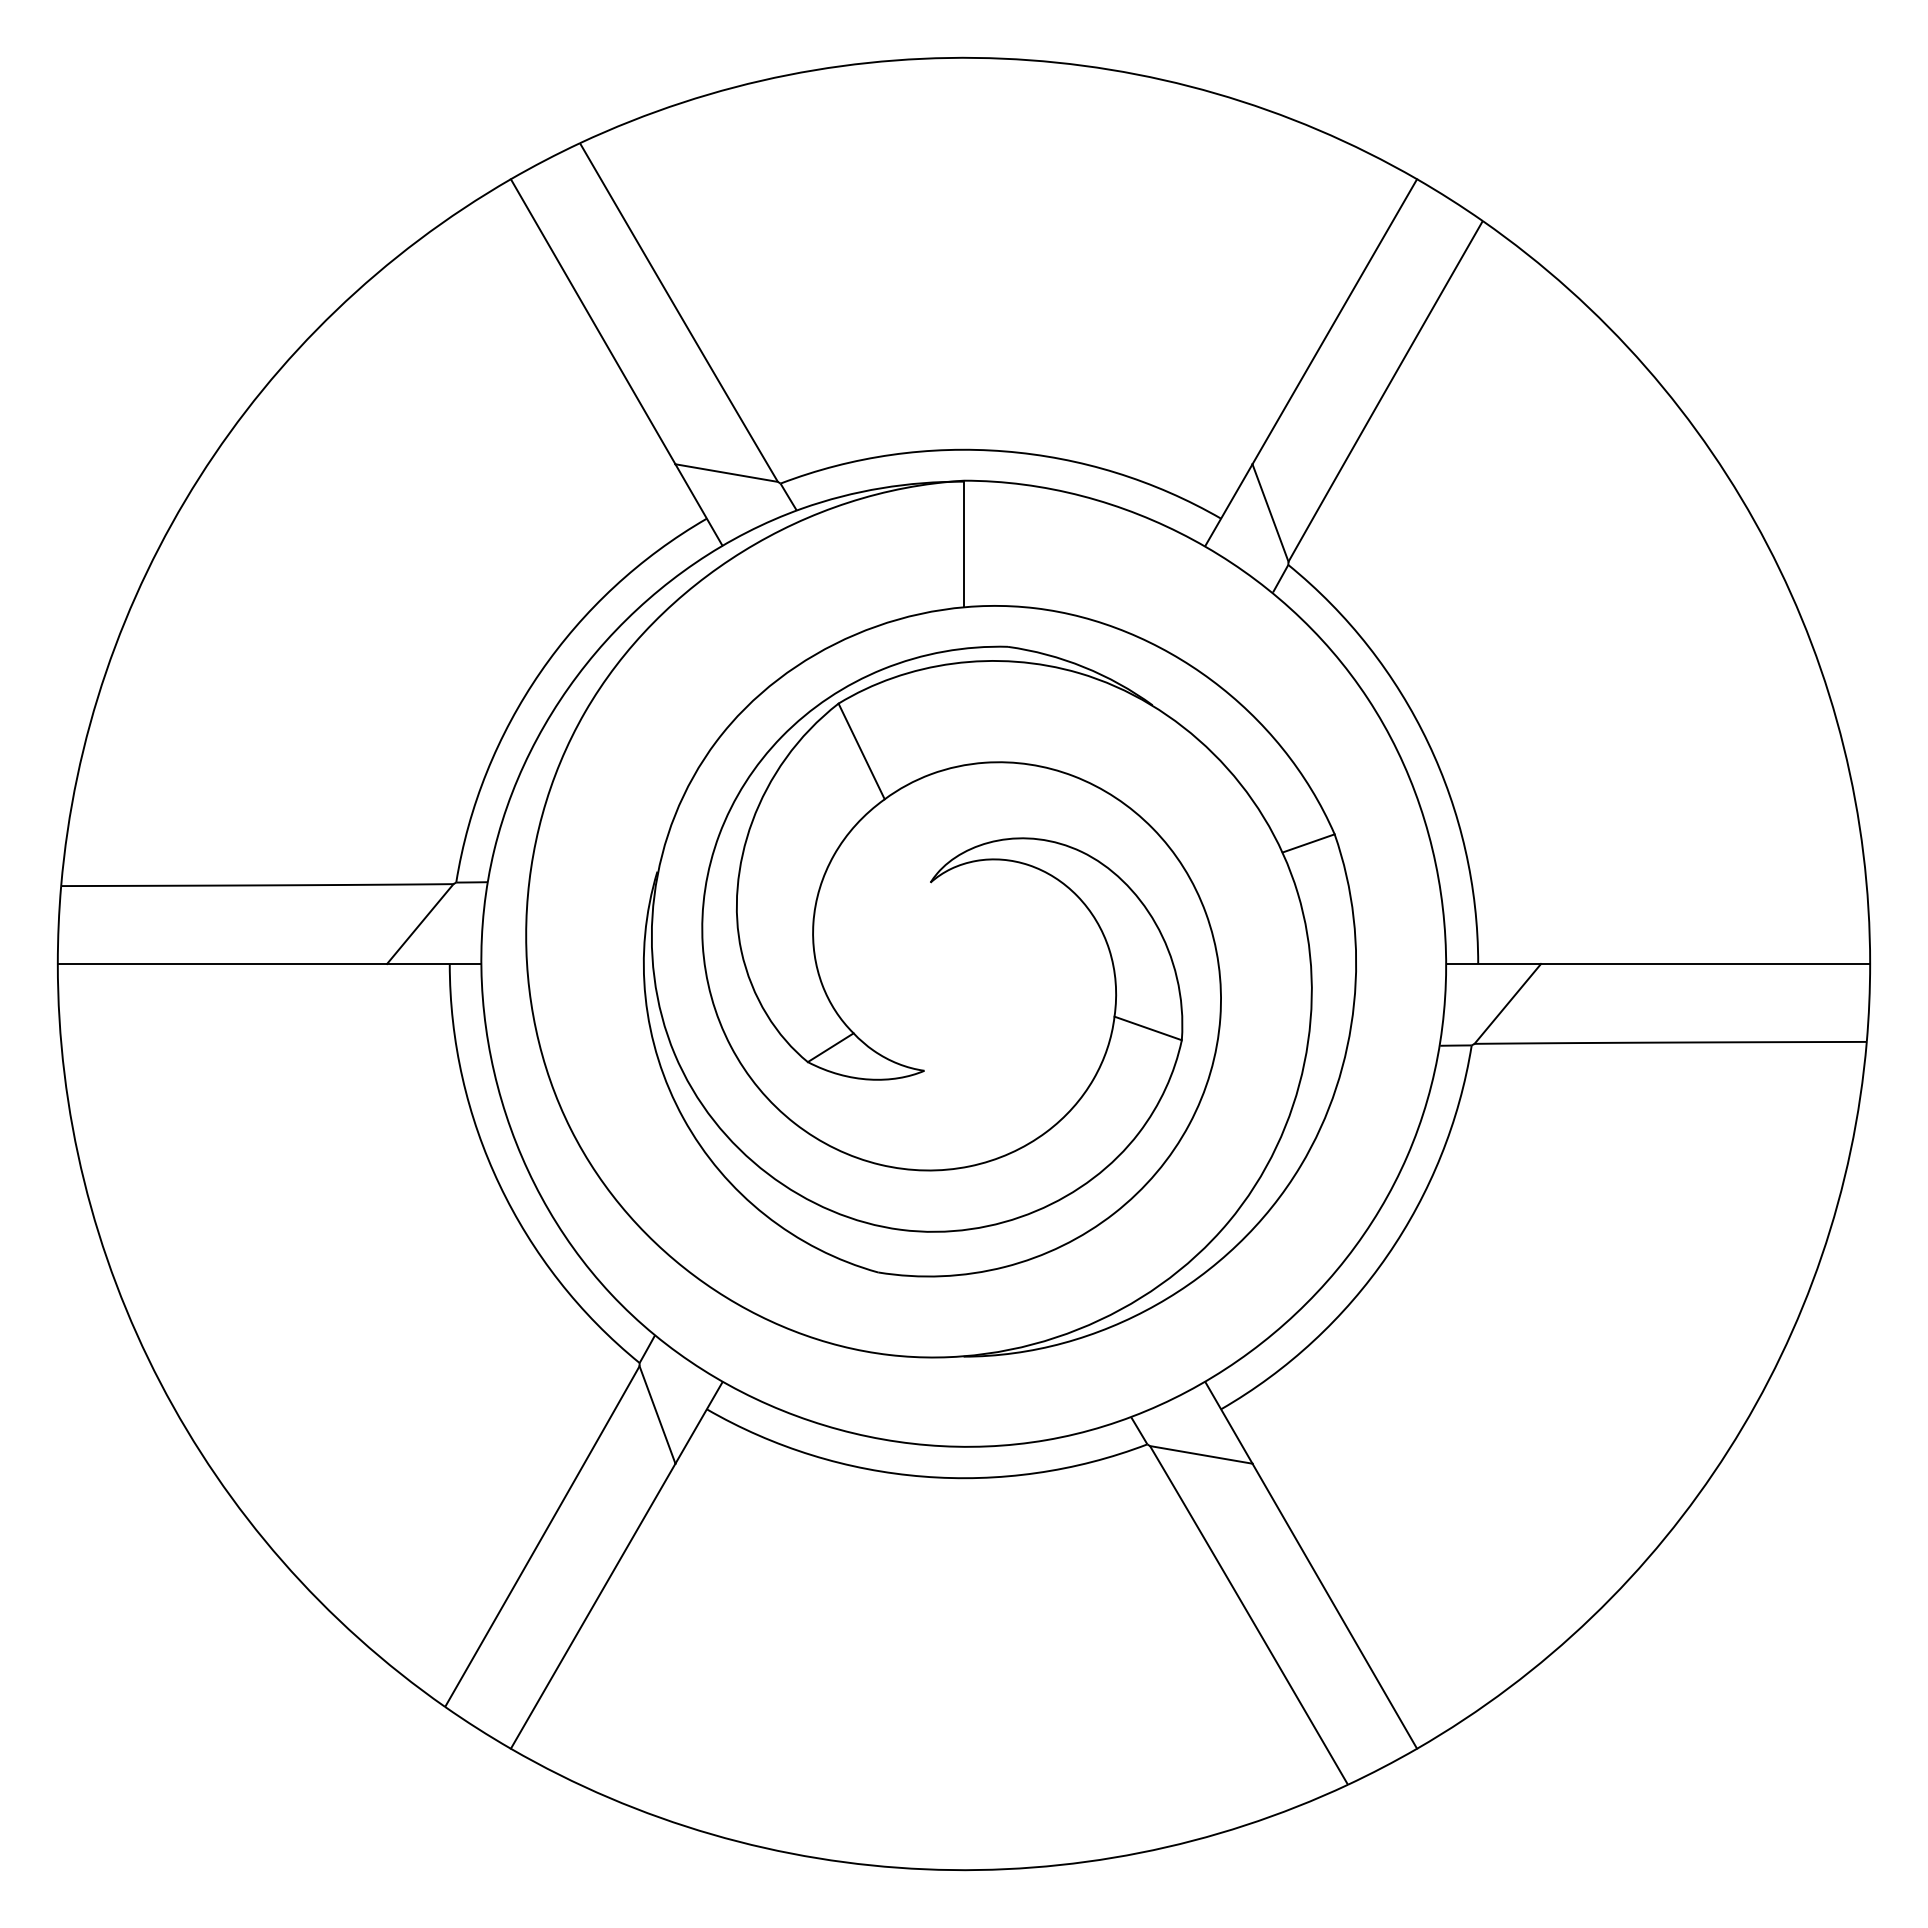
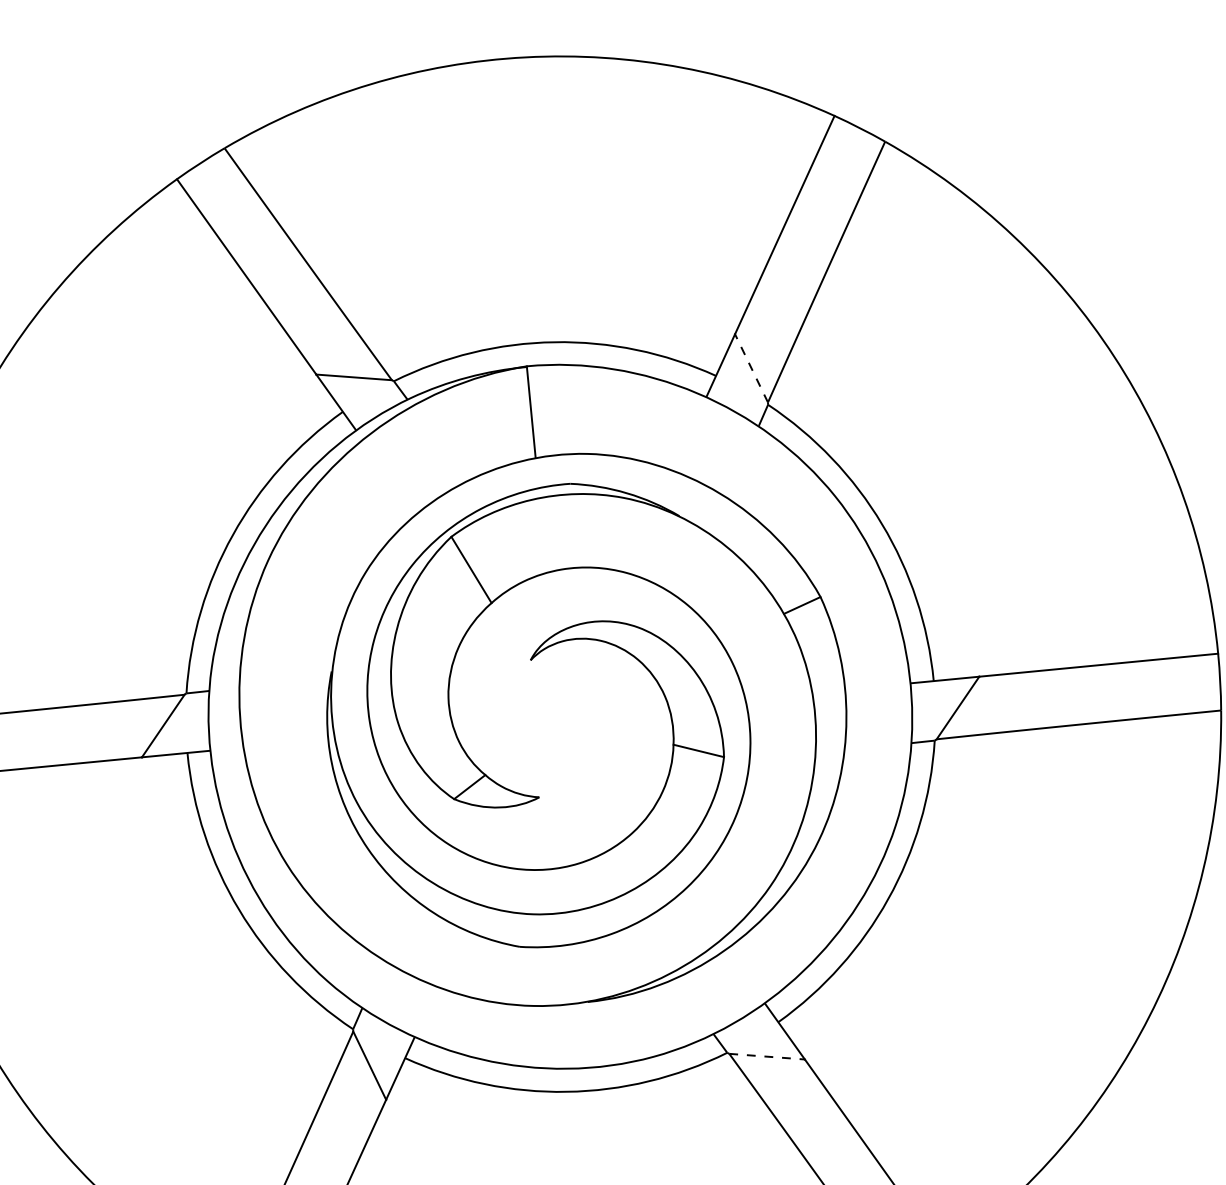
line: (1270, 513) -> (751, 368), solid -> dashed
line: (1201, 1454) -> (767, 1056), solid -> dashed

